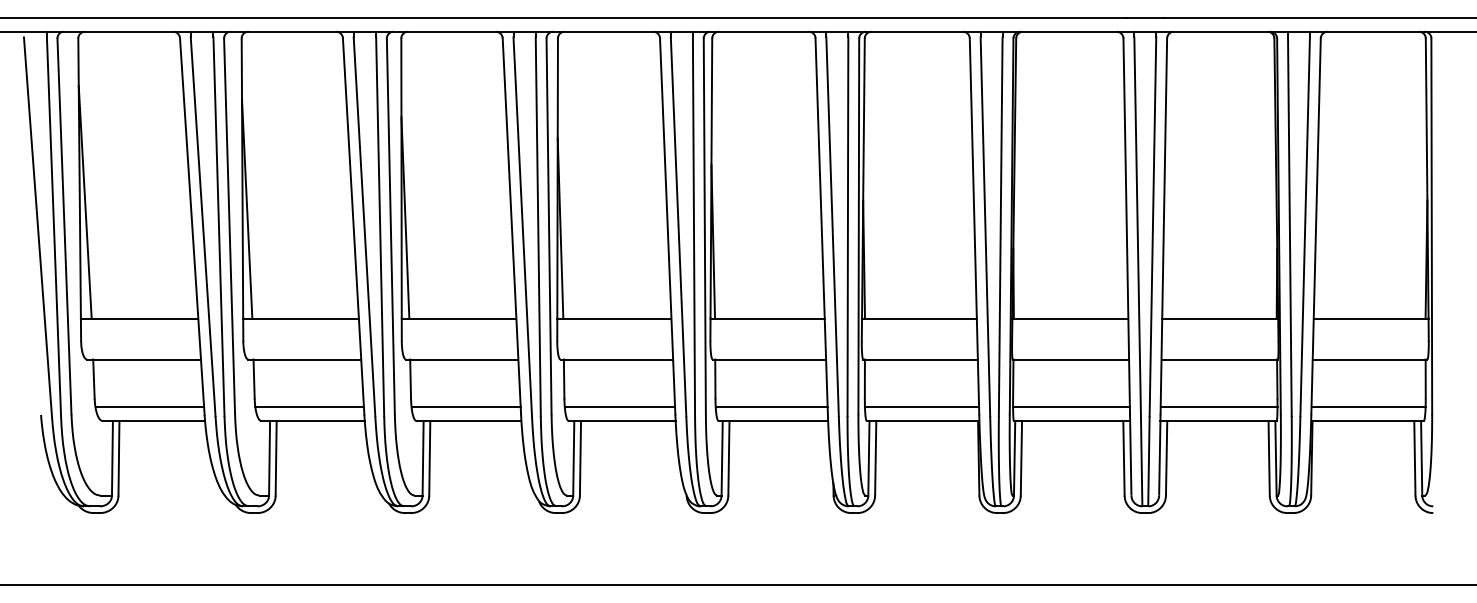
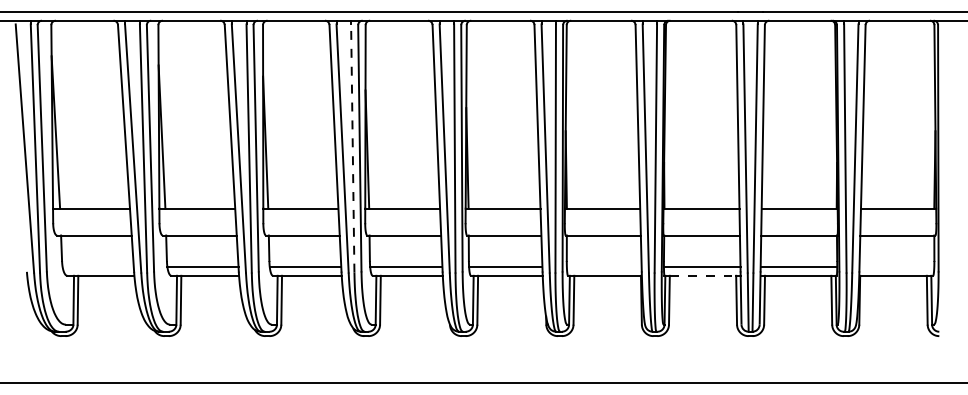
line: (537, 226) -> (352, 148), solid -> dashed
line: (148, 406) -> (97, 266), removed
line: (920, 406) -> (603, 266), removed
line: (1367, 406) -> (896, 266), removed
line: (1073, 420) -> (703, 275), solid -> dashed

